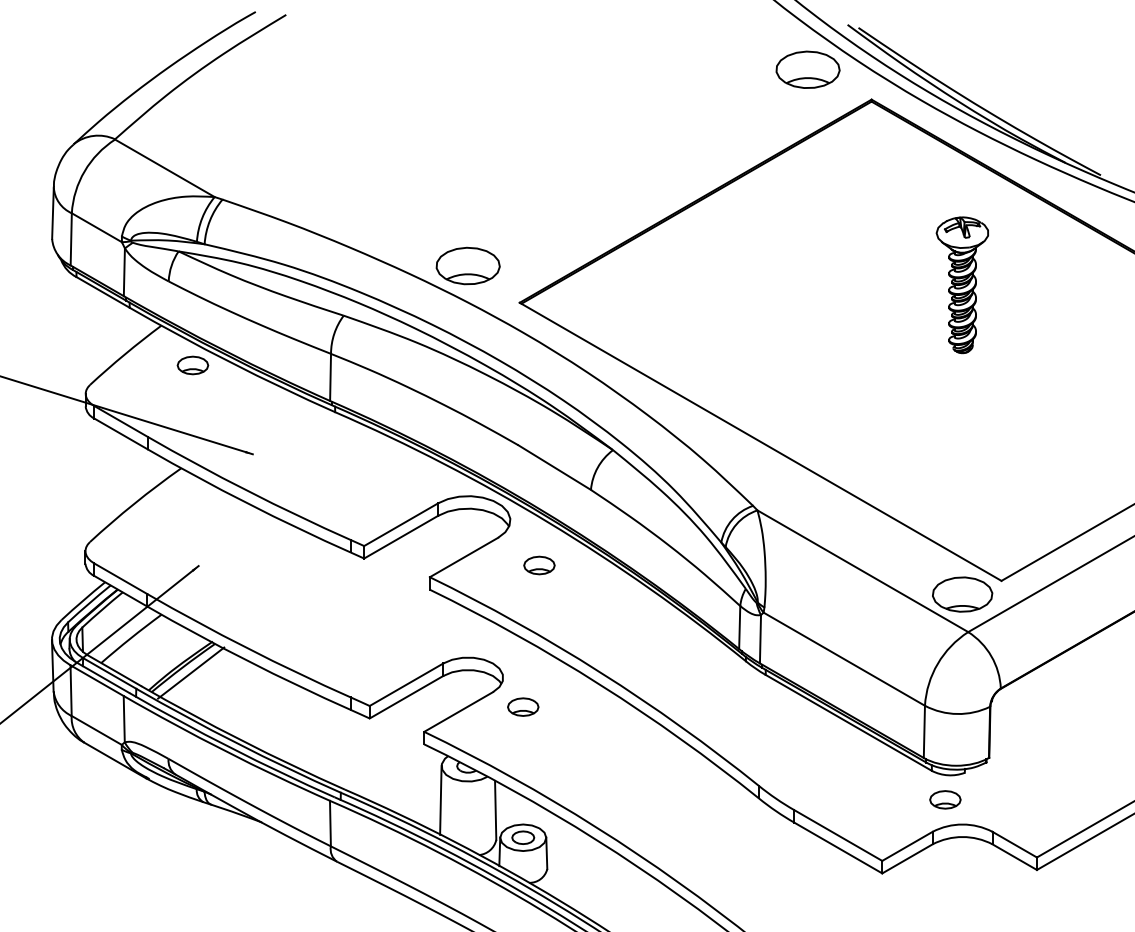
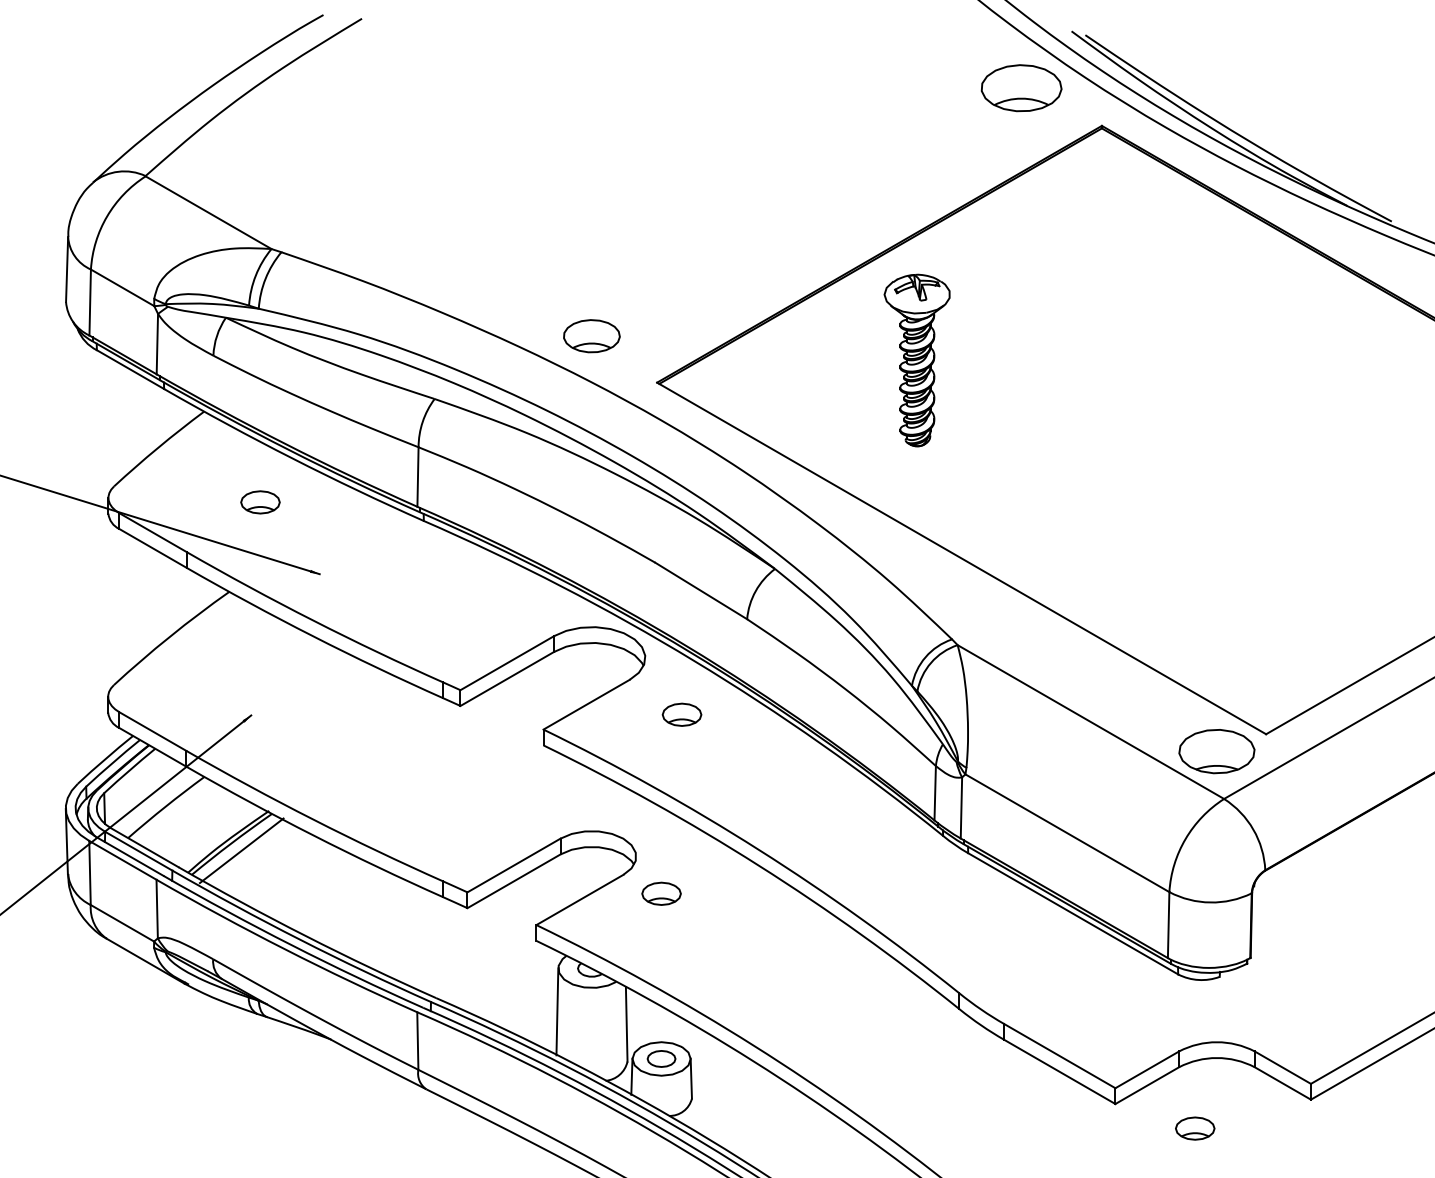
part: (467, 265) -> (591, 335), size x0.7
part: (961, 285) -> (915, 360), moved
part: (192, 365) -> (259, 502), moved
part: (945, 799) -> (1195, 1128), moved

